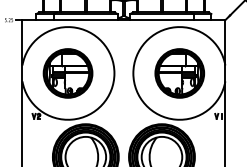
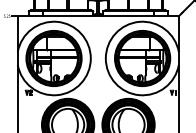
part: (67, 73) -> (53, 58), size x1.43
part: (179, 73) -> (142, 58), size x1.43

